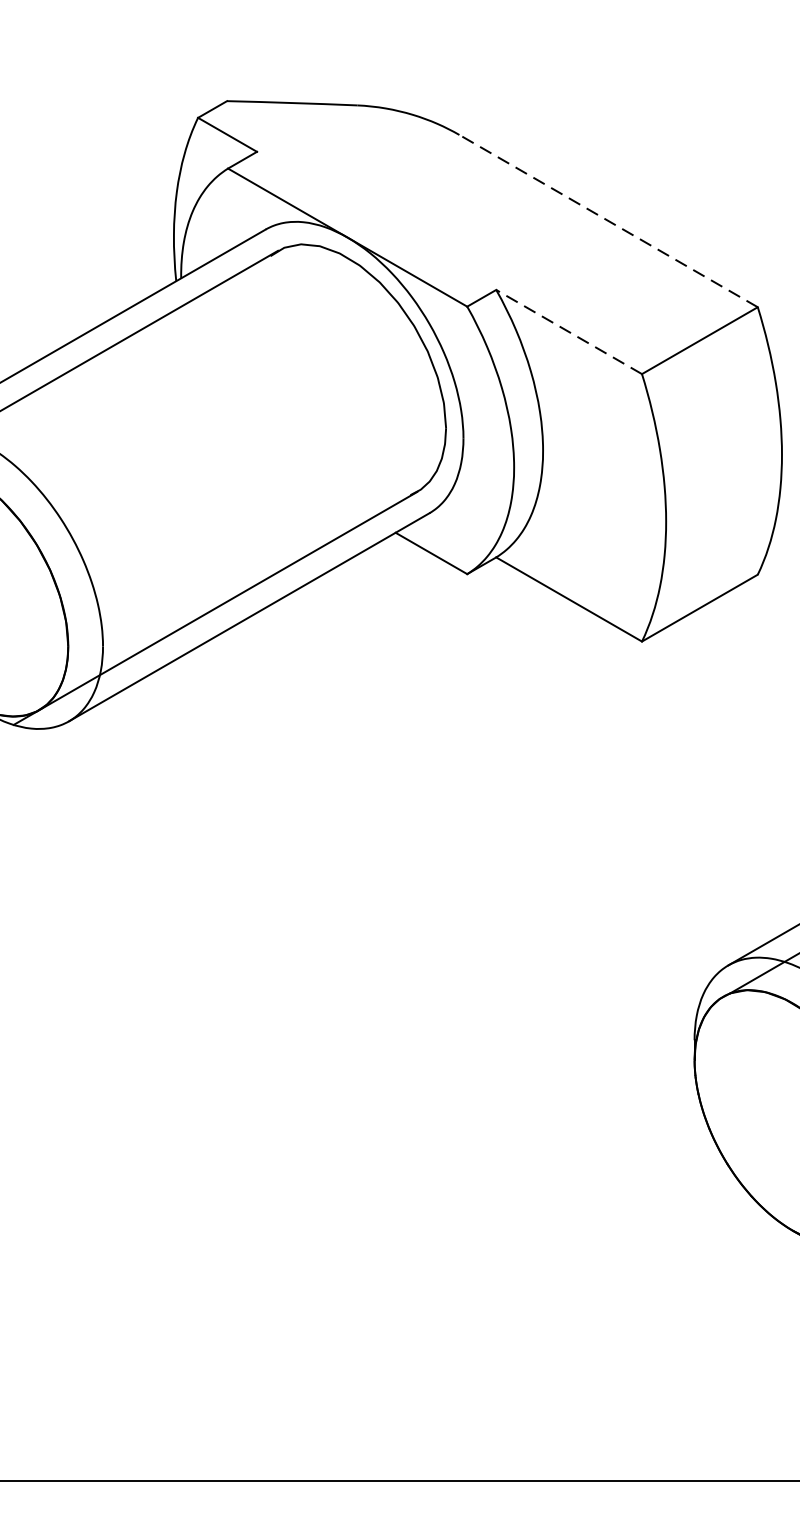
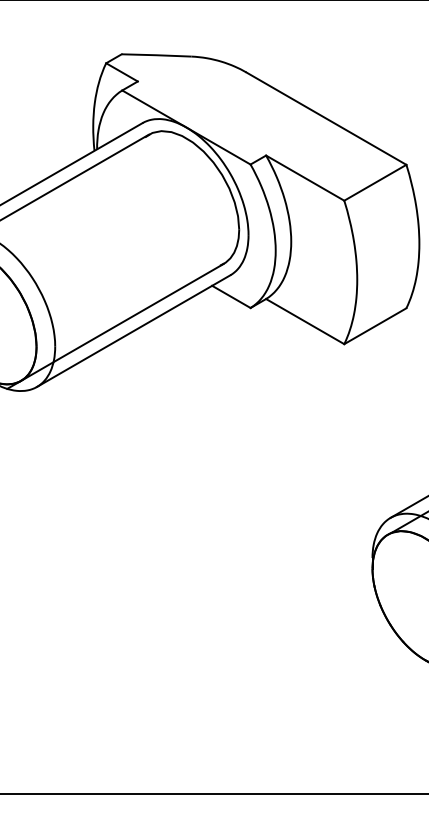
line: (606, 220) -> (325, 118), dashed -> solid
line: (567, 330) -> (304, 177), dashed -> solid

